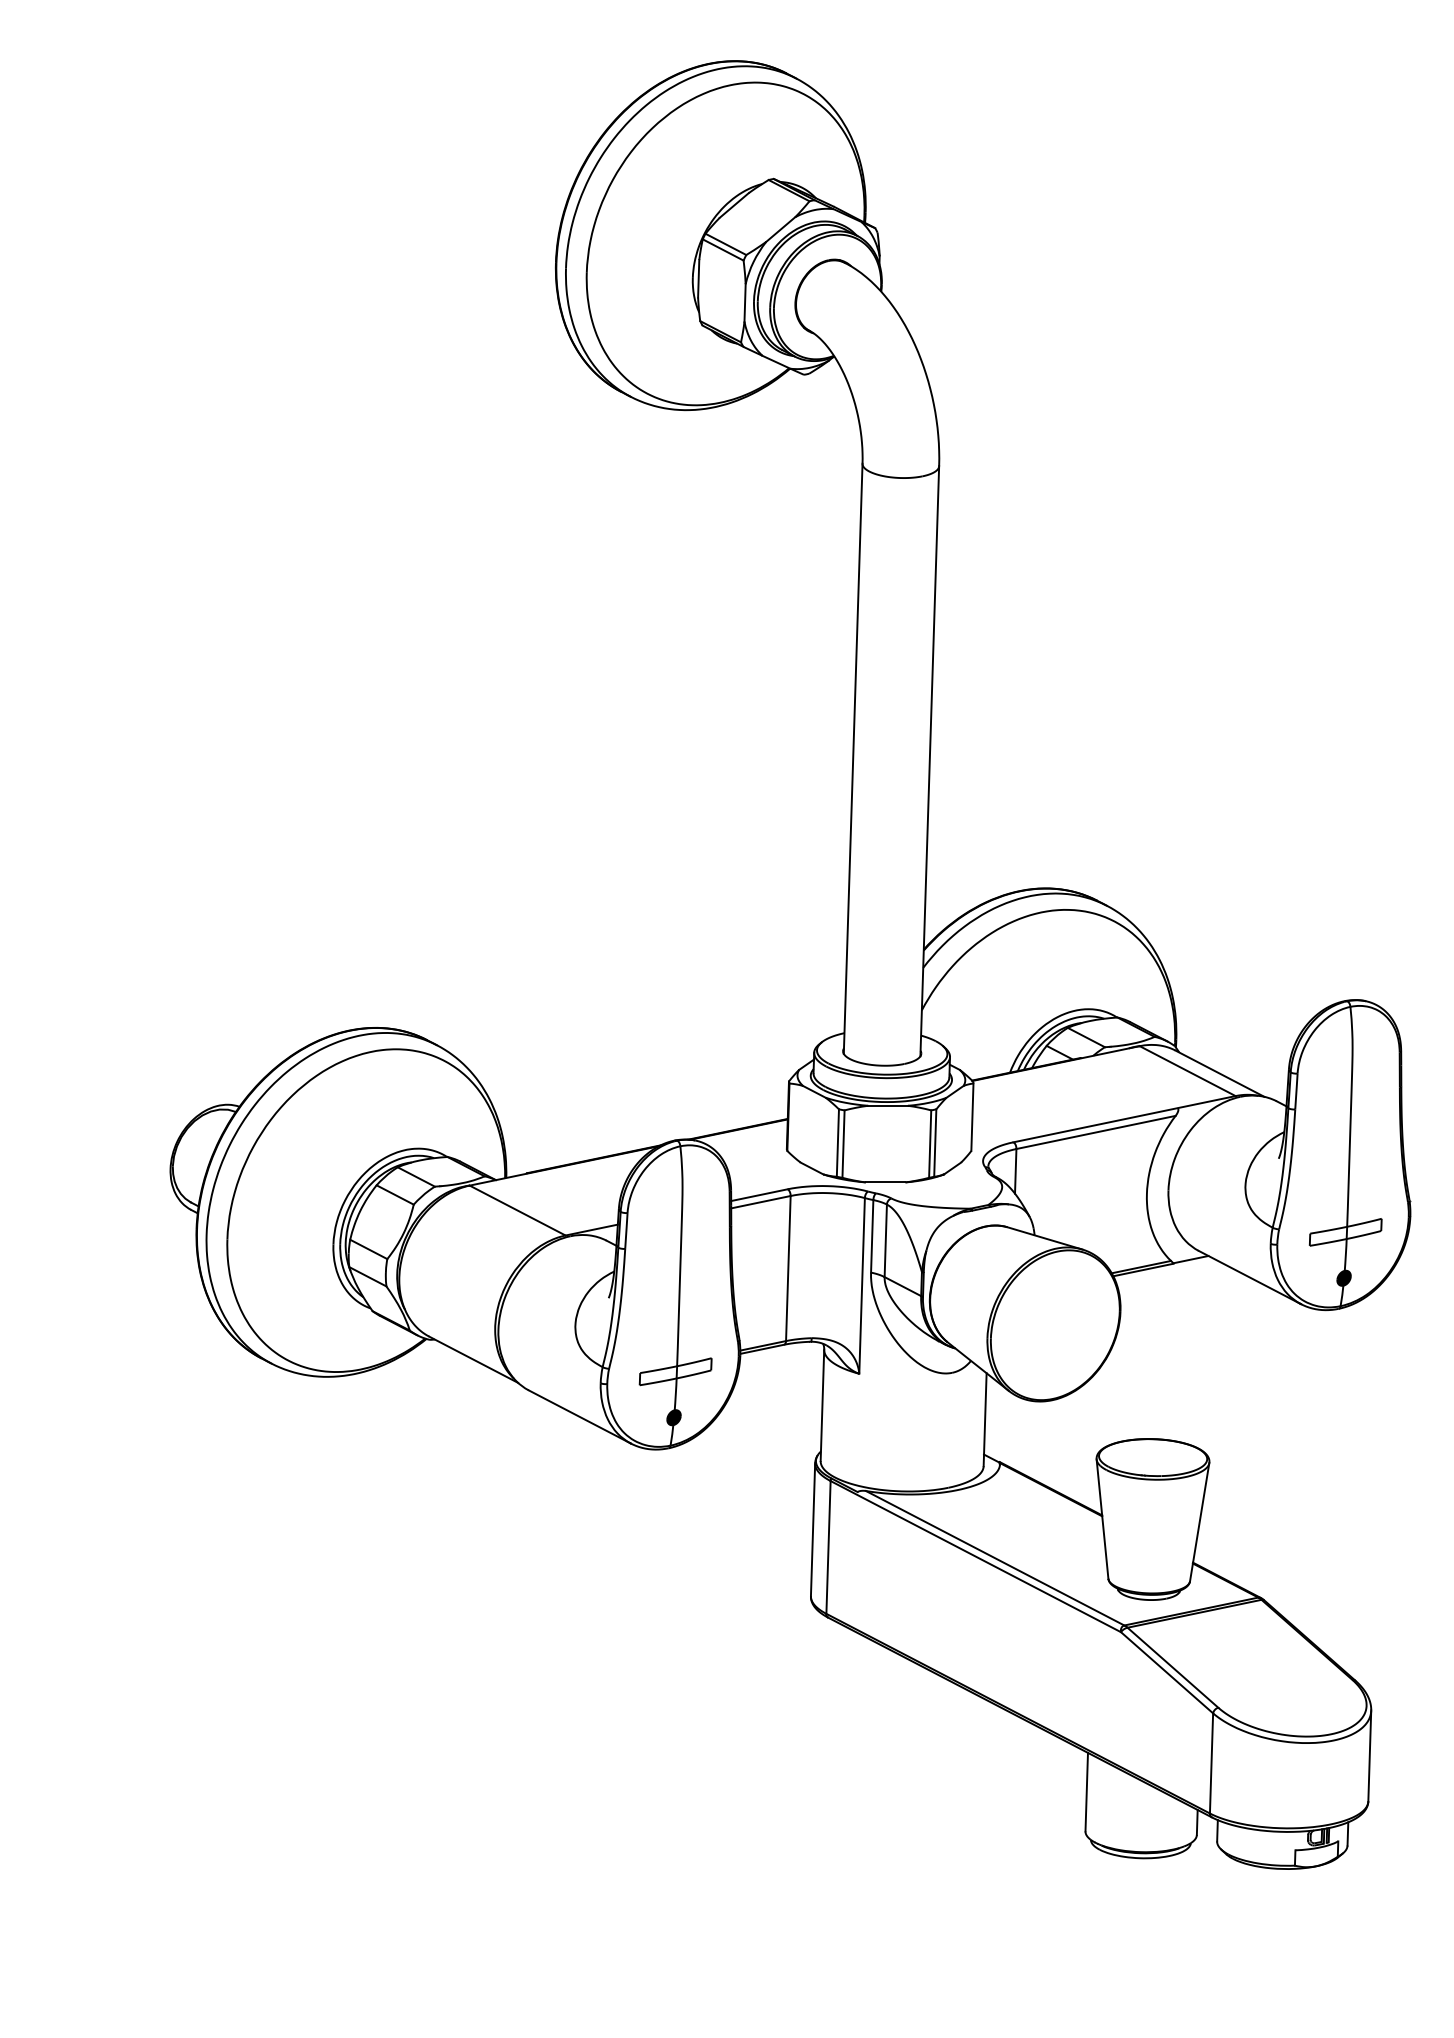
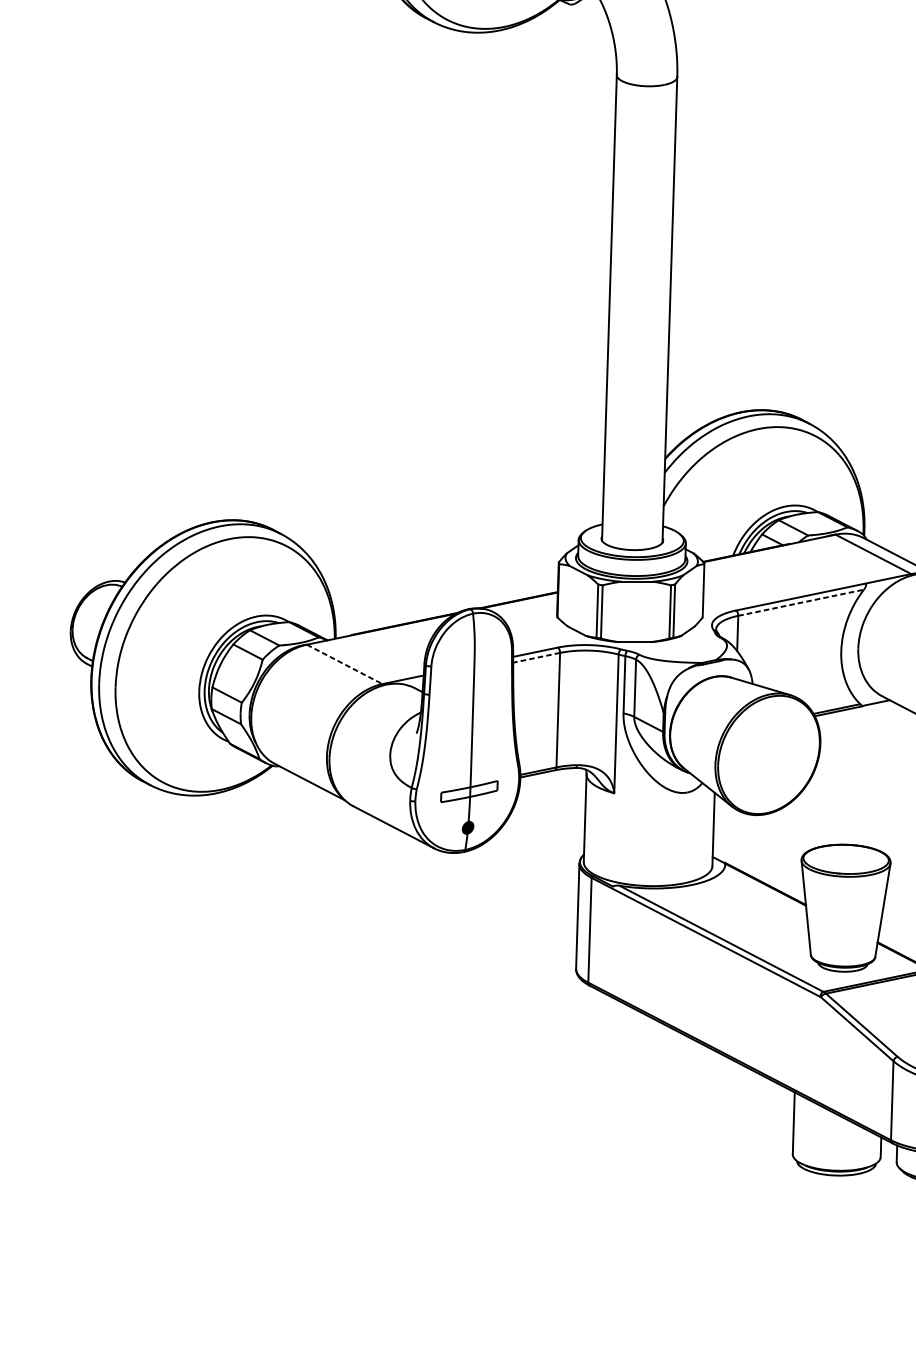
line: (1096, 1132) -> (801, 602), solid -> dashed
line: (760, 1202) -> (536, 658), solid -> dashed
line: (518, 1210) -> (345, 664), solid -> dashed

